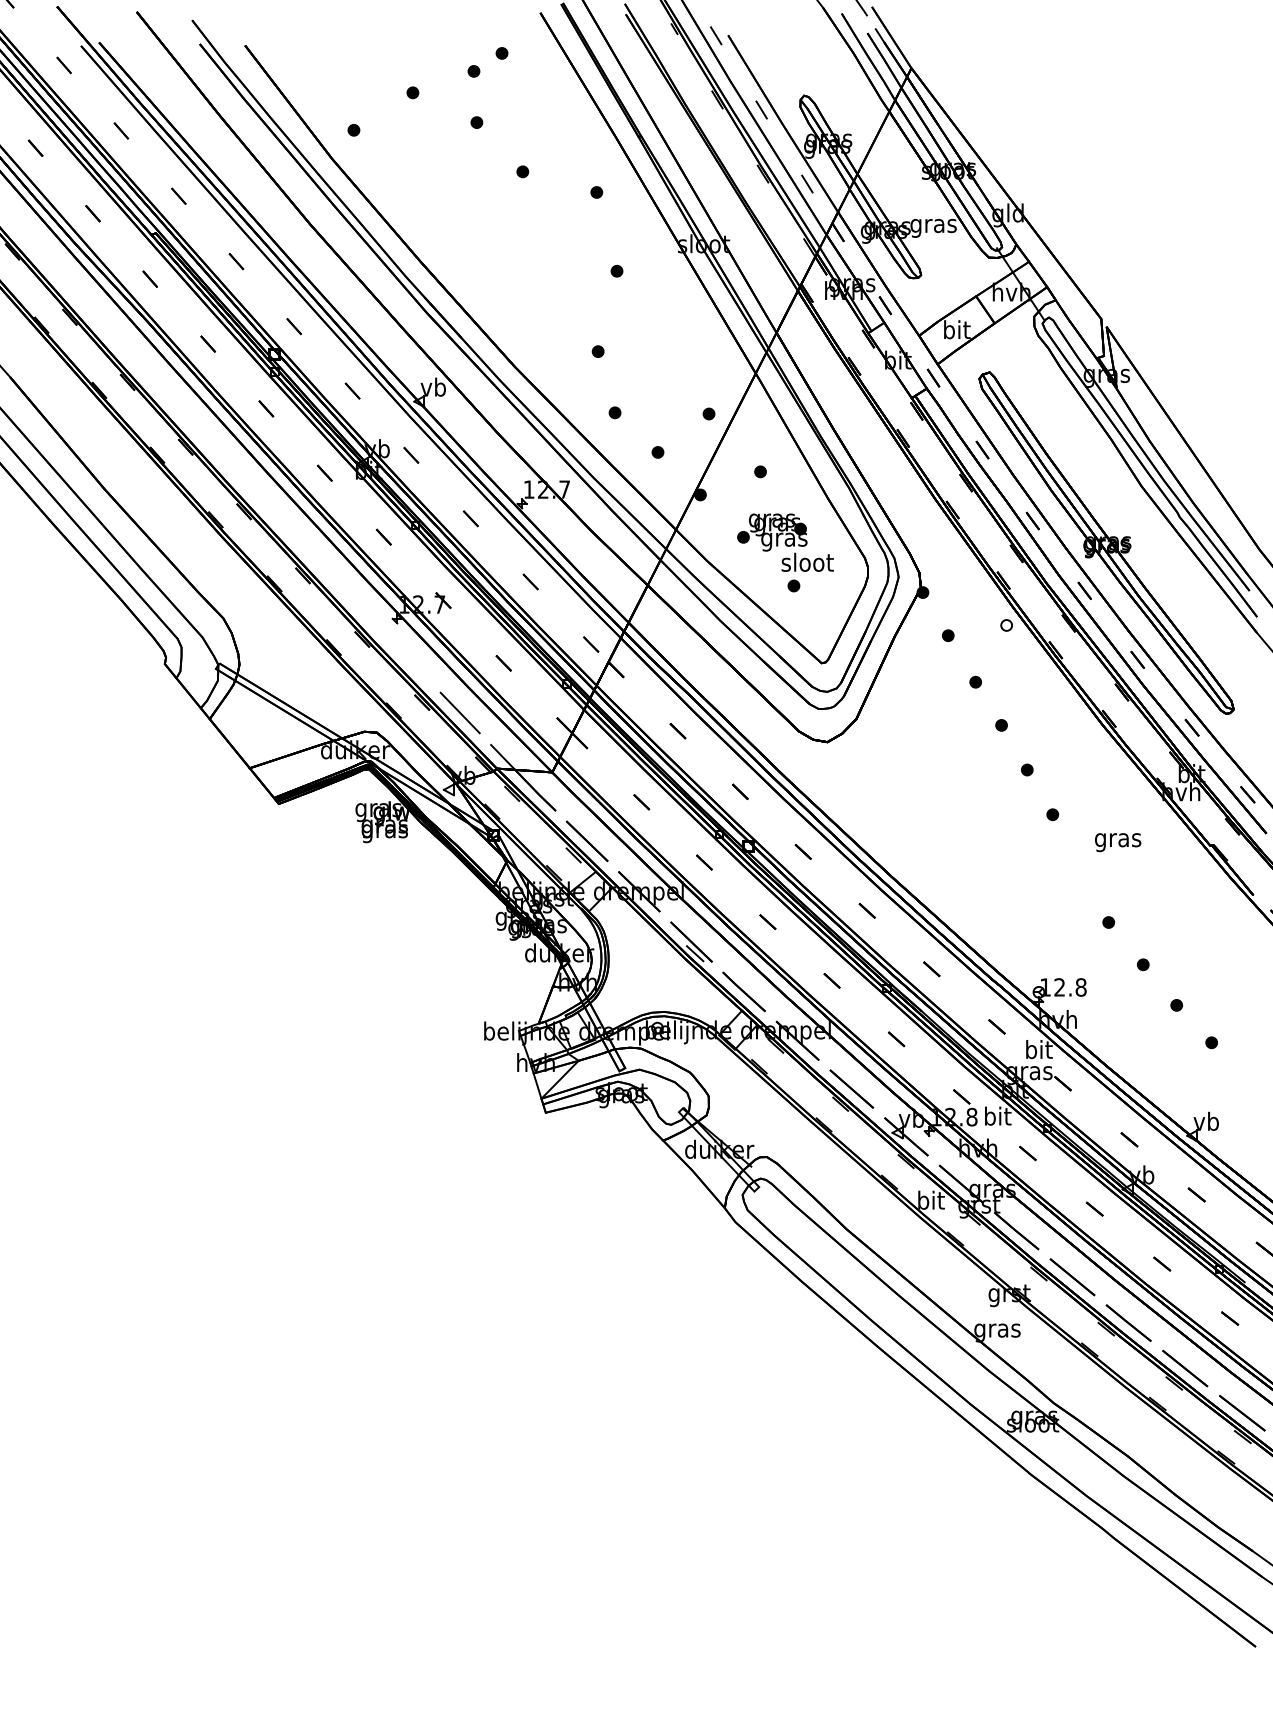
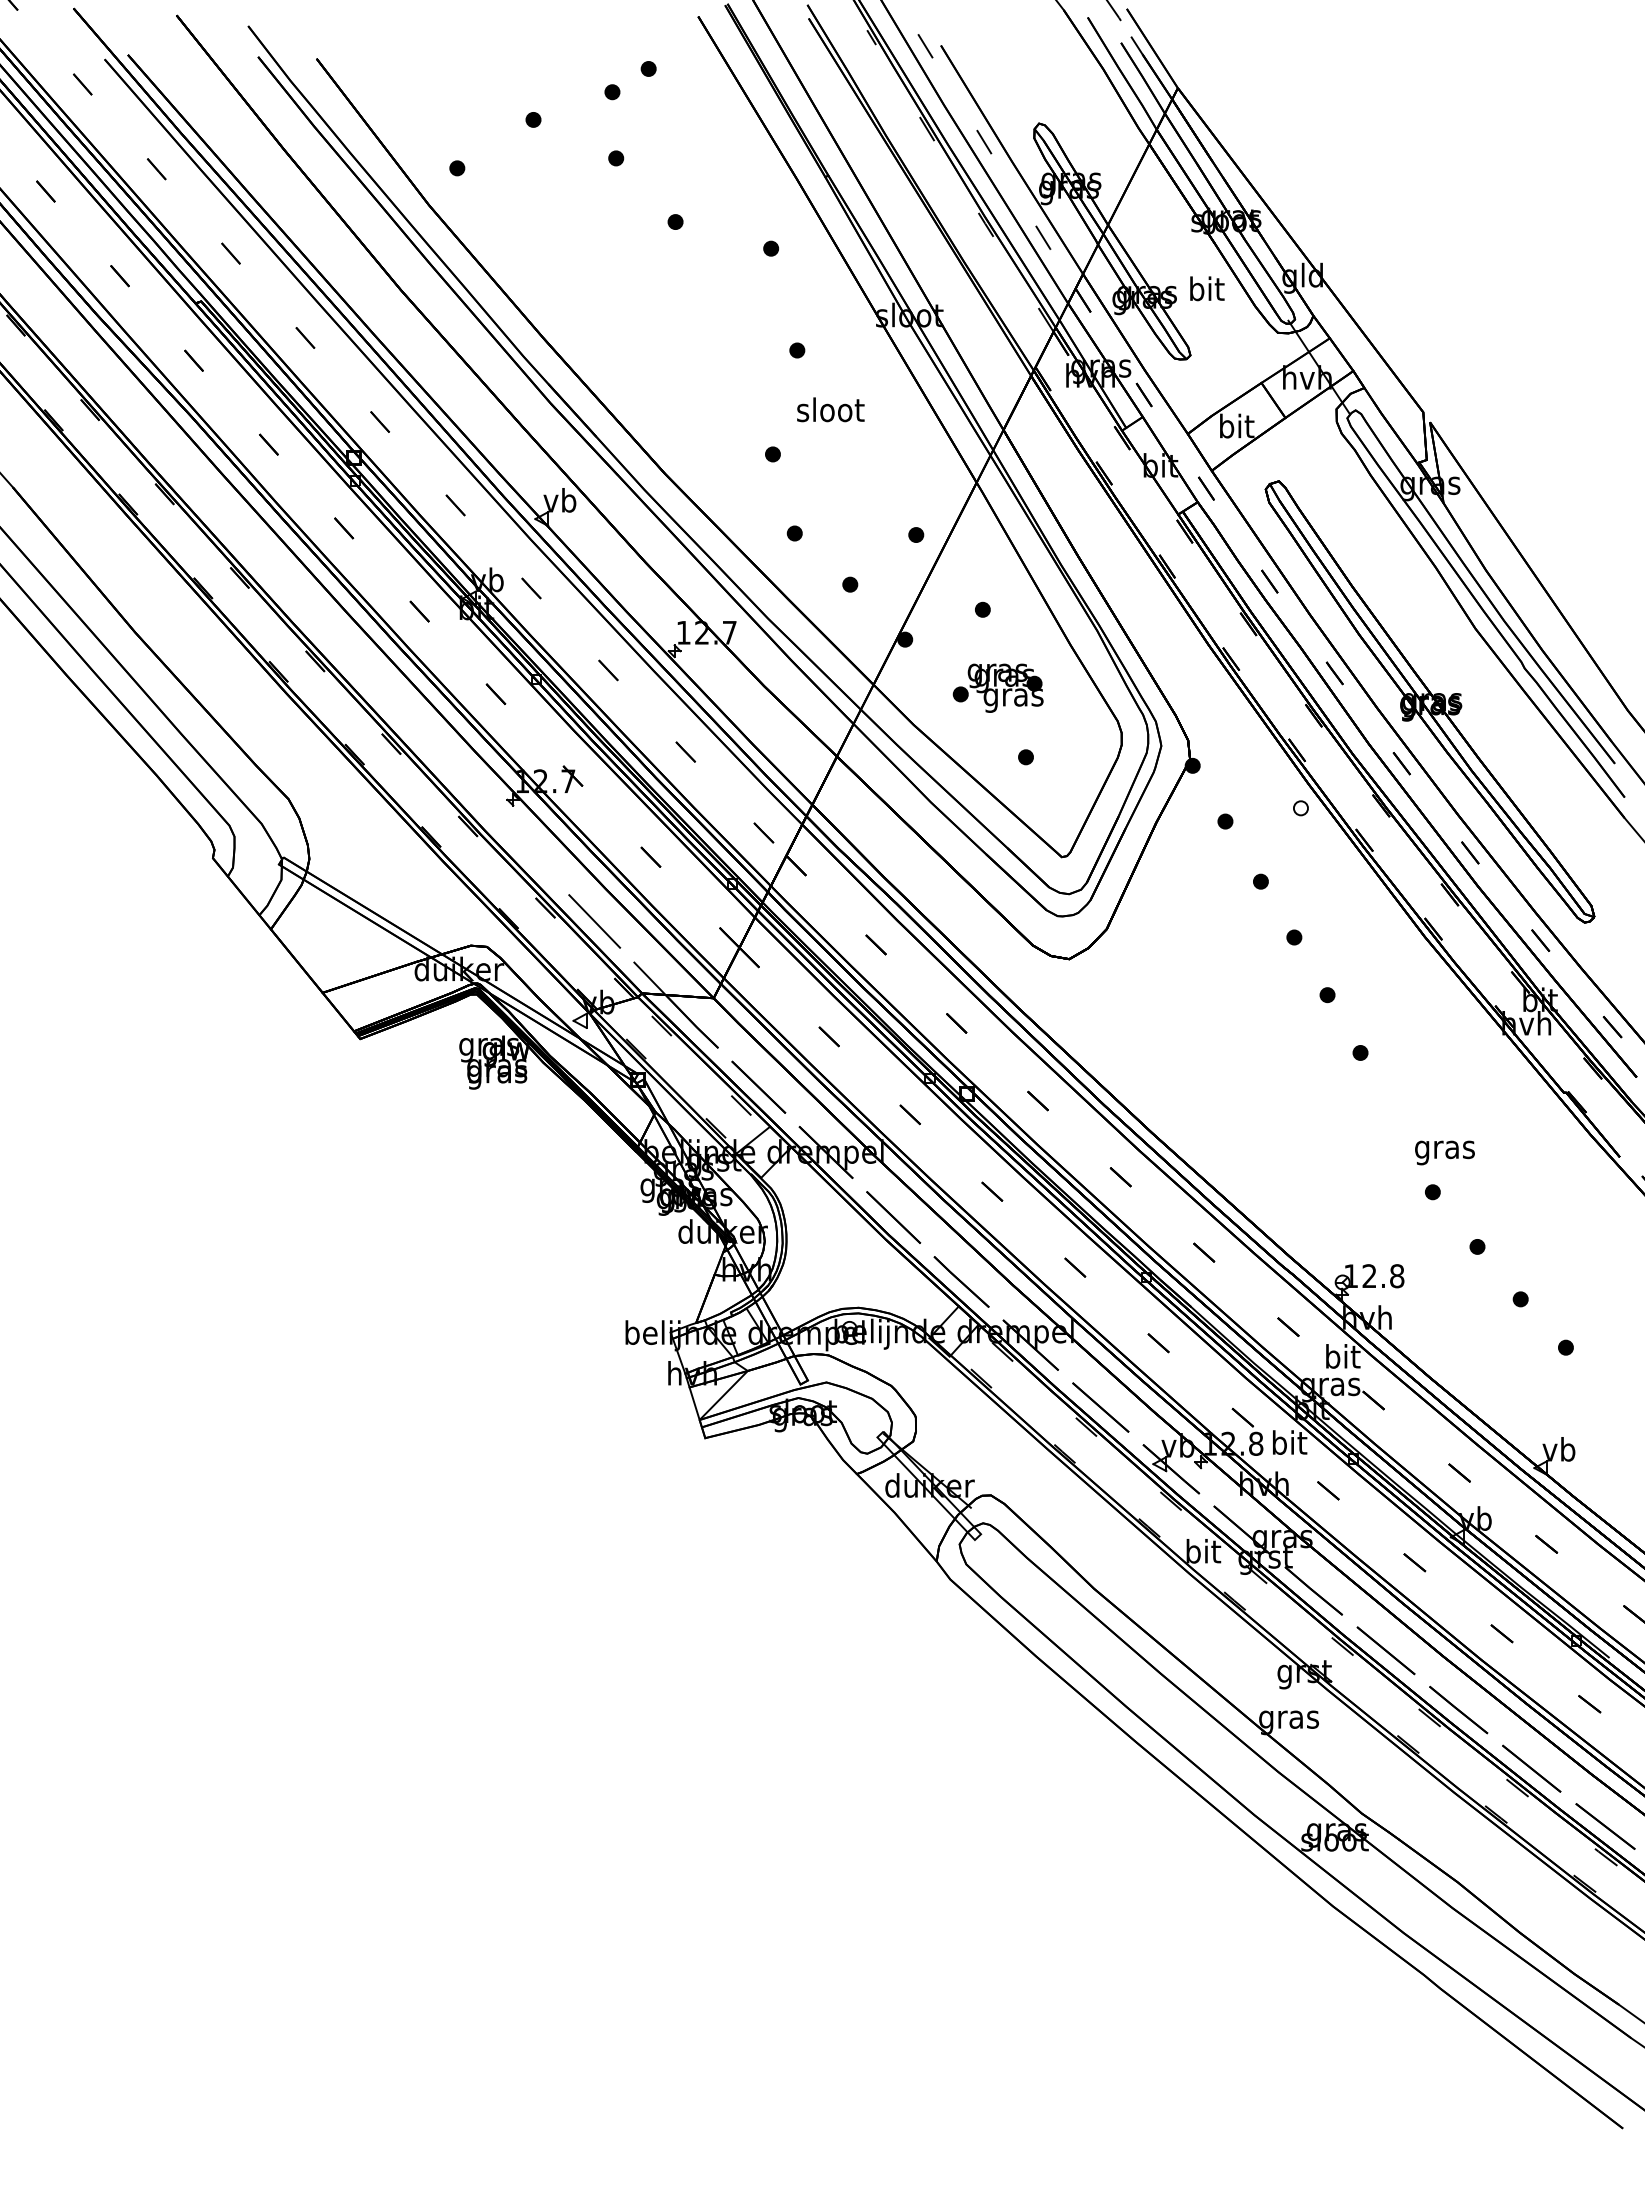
text: (933, 225) -> (1206, 291), gras -> bit
text: (807, 562) -> (830, 409), moved
text: (1117, 842) -> (1444, 1152), moved
line: (694, 953) -> (897, 1232), removed

